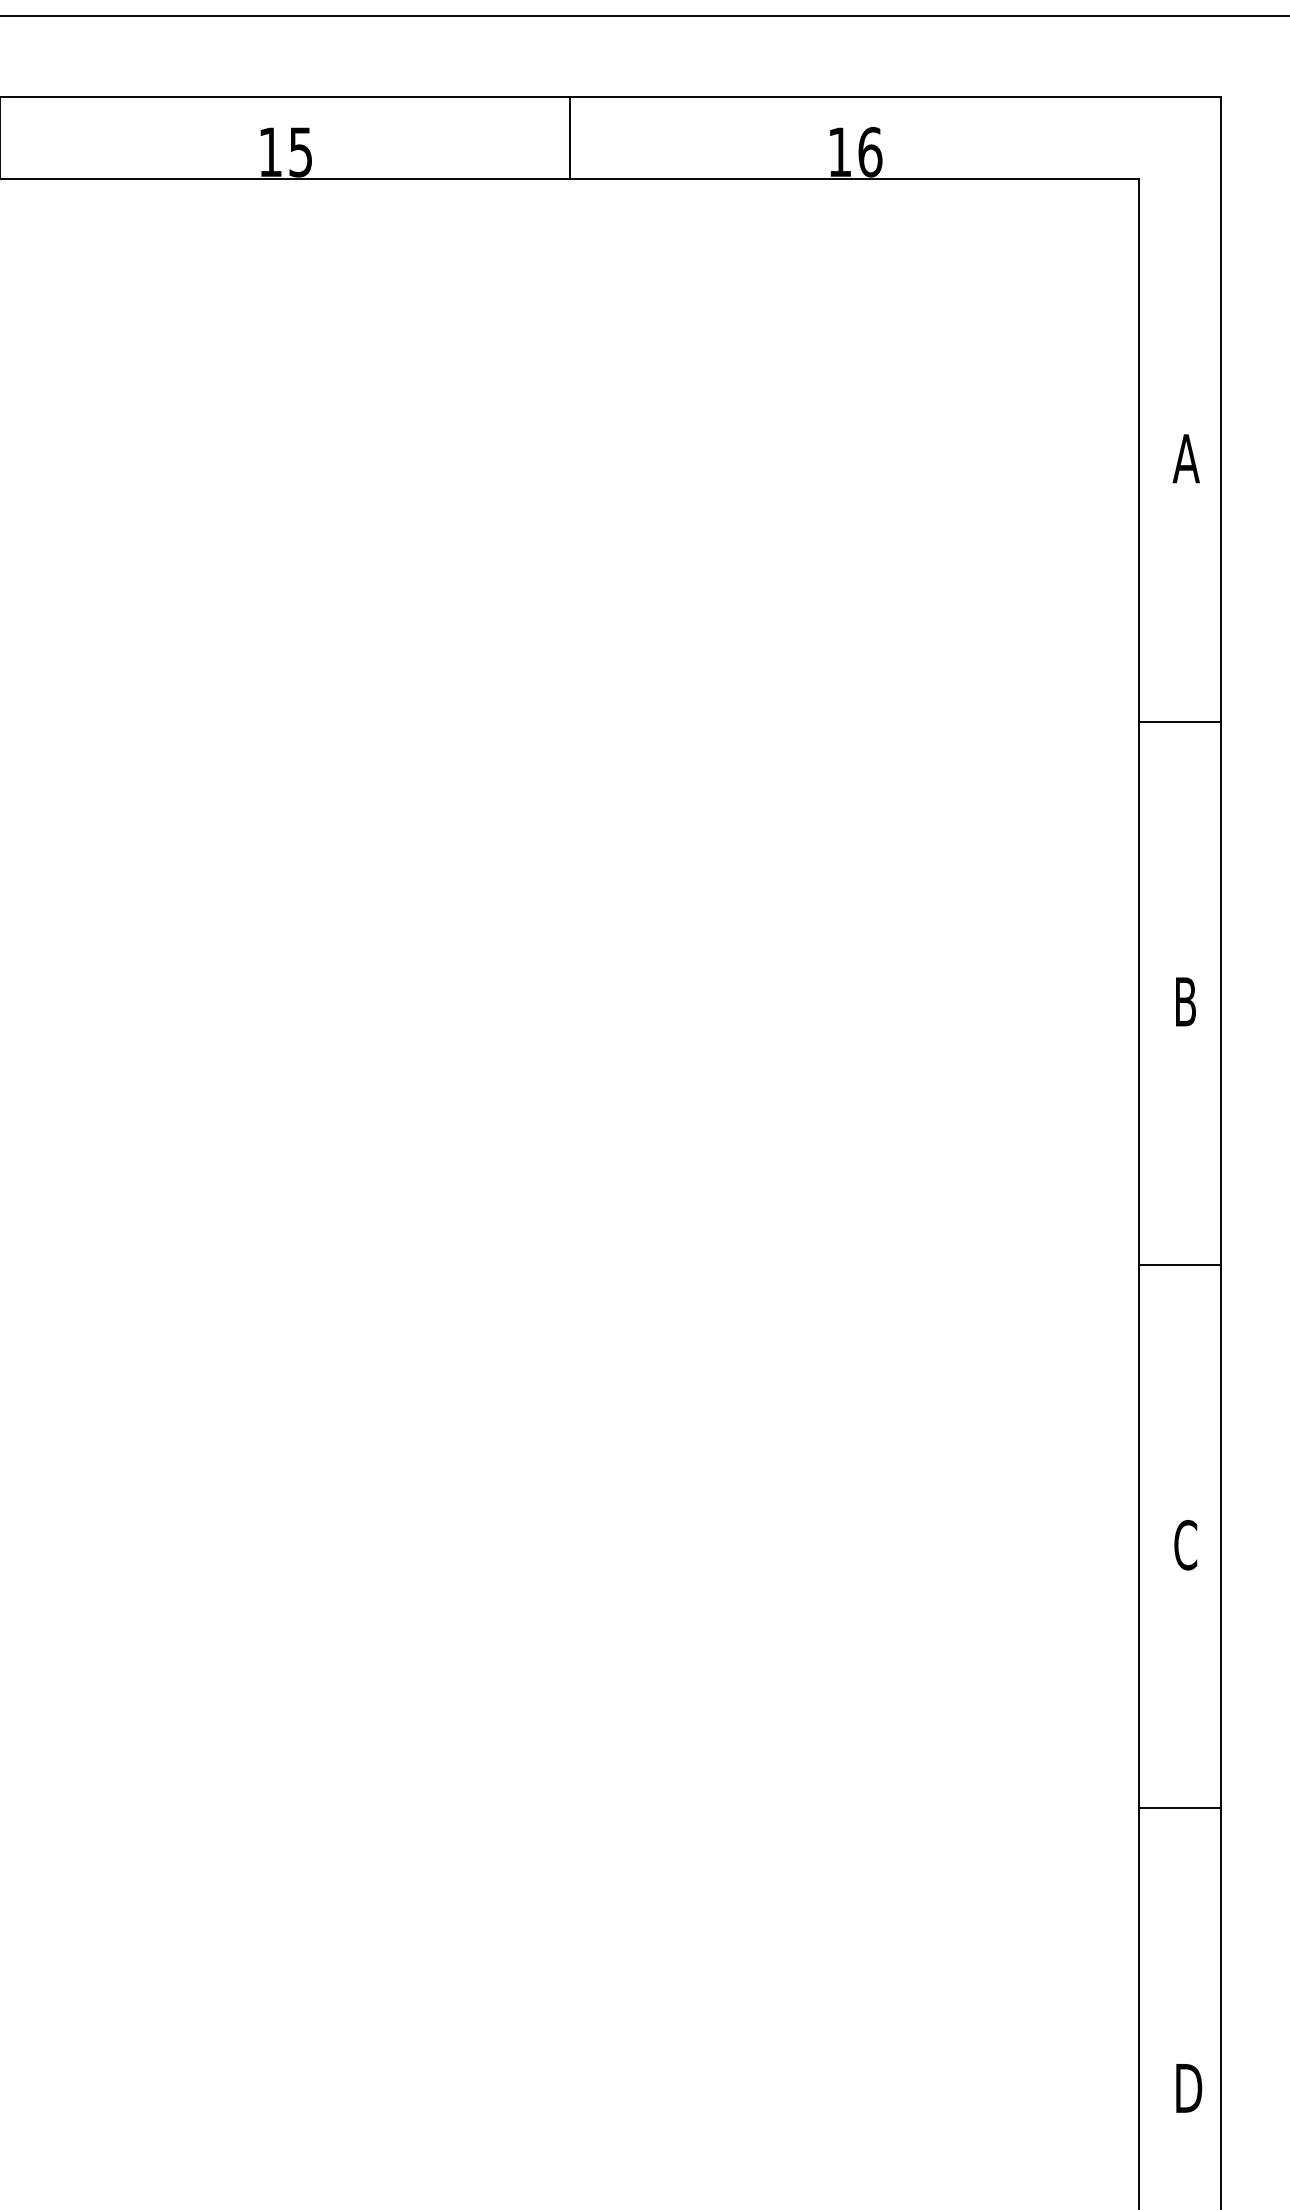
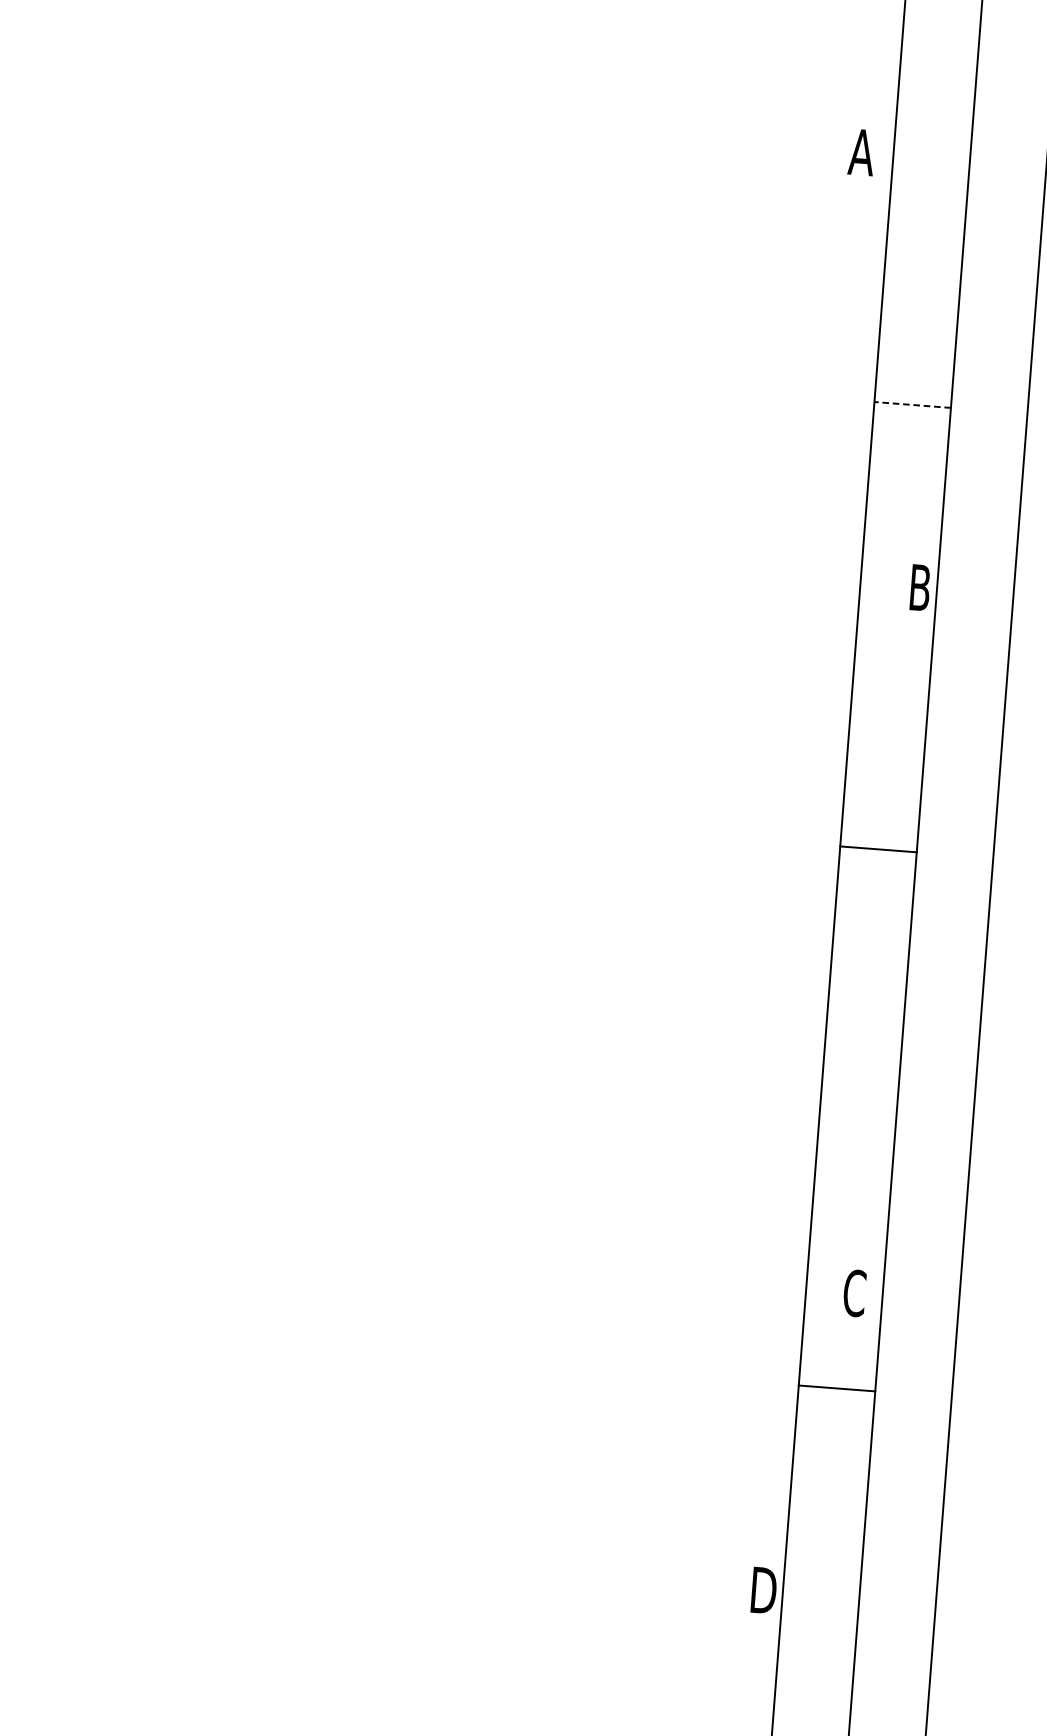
text: (1185, 458) -> (860, 152), moved
line: (1179, 721) -> (912, 404), solid -> dashed
text: (1185, 1001) -> (920, 587), moved
line: (1179, 1265) -> (878, 849), moved
text: (1185, 1545) -> (854, 1293), moved
line: (1179, 1808) -> (836, 1388), moved
text: (1189, 2088) -> (764, 1590), moved

